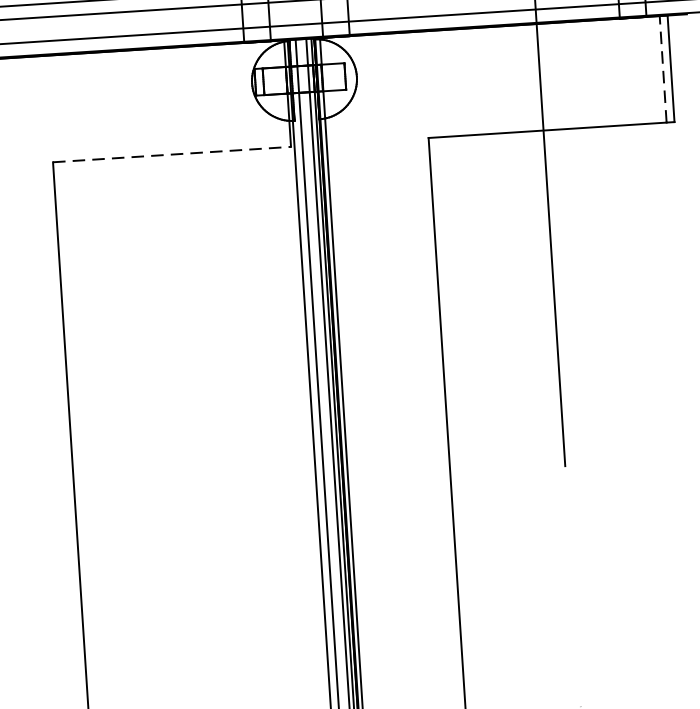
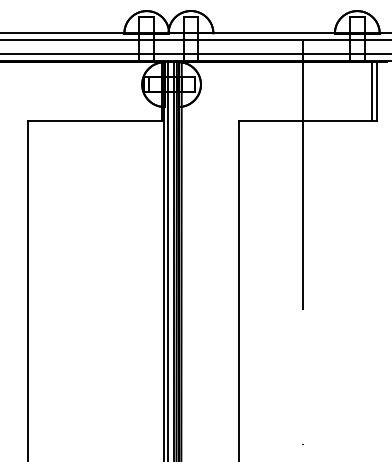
line: (663, 69) -> (372, 91), dashed -> solid
line: (171, 154) -> (94, 121), dashed -> solid

